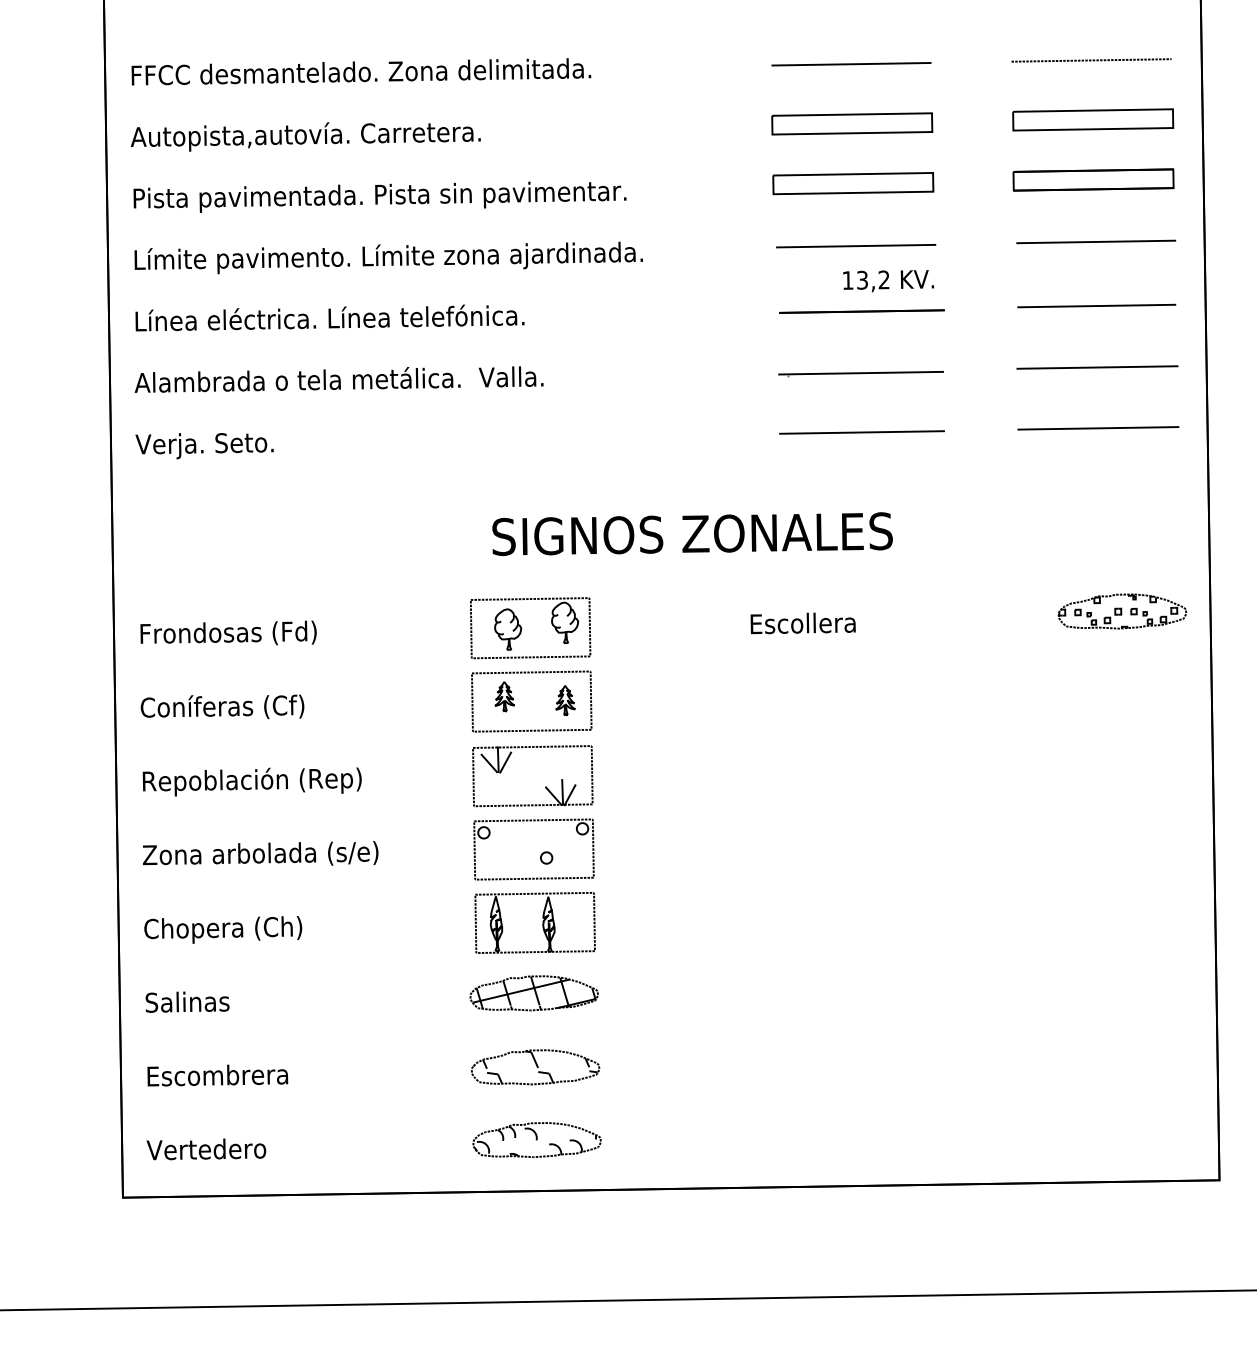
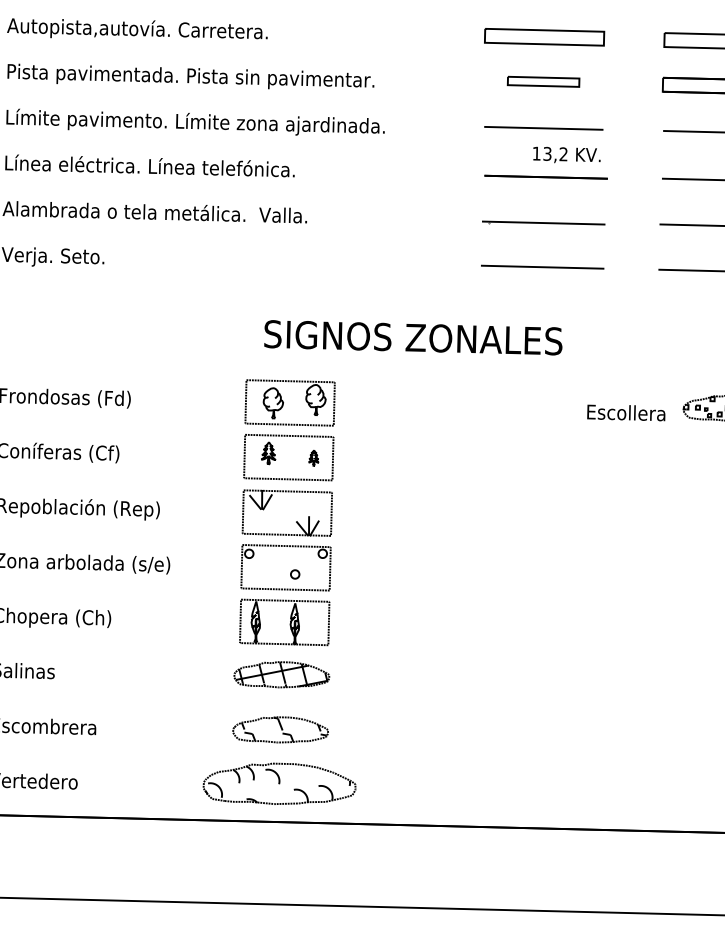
part: (853, 183) -> (543, 81), size x0.6
text: (802, 623) -> (625, 412), moved
part: (565, 700) -> (313, 457), size x0.7
part: (536, 1140) -> (279, 784), size x1.6

